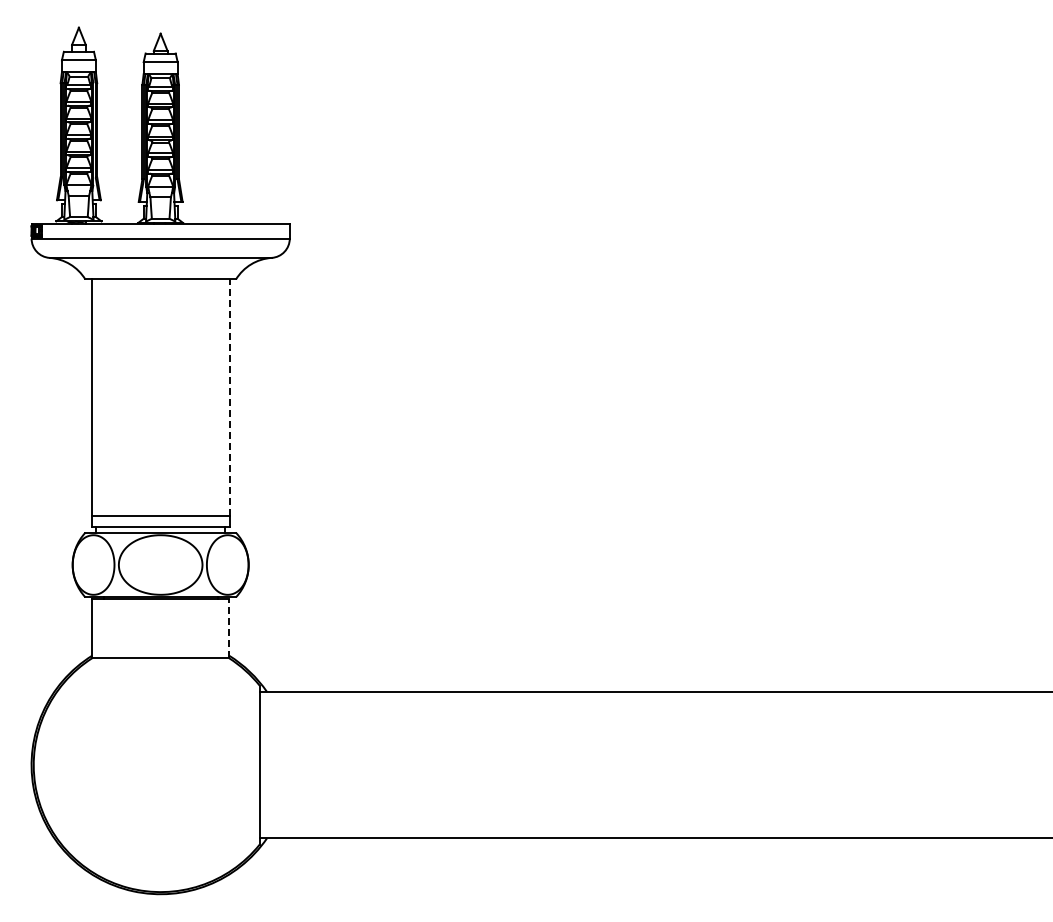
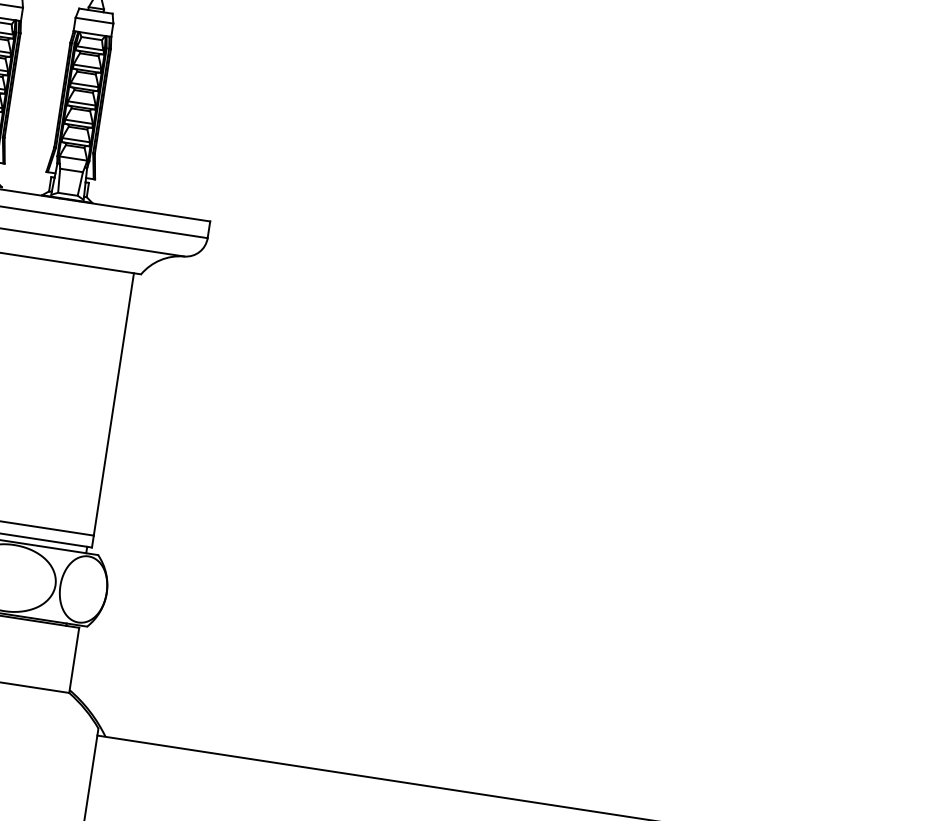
line: (229, 397) -> (113, 404), dashed -> solid
line: (229, 628) -> (74, 660), dashed -> solid

